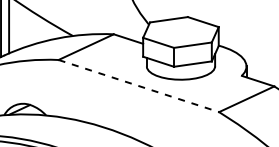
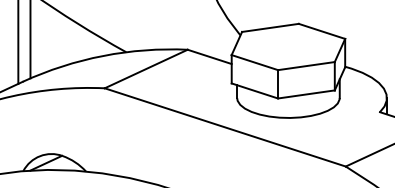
line: (139, 86) -> (226, 128), dashed -> solid

